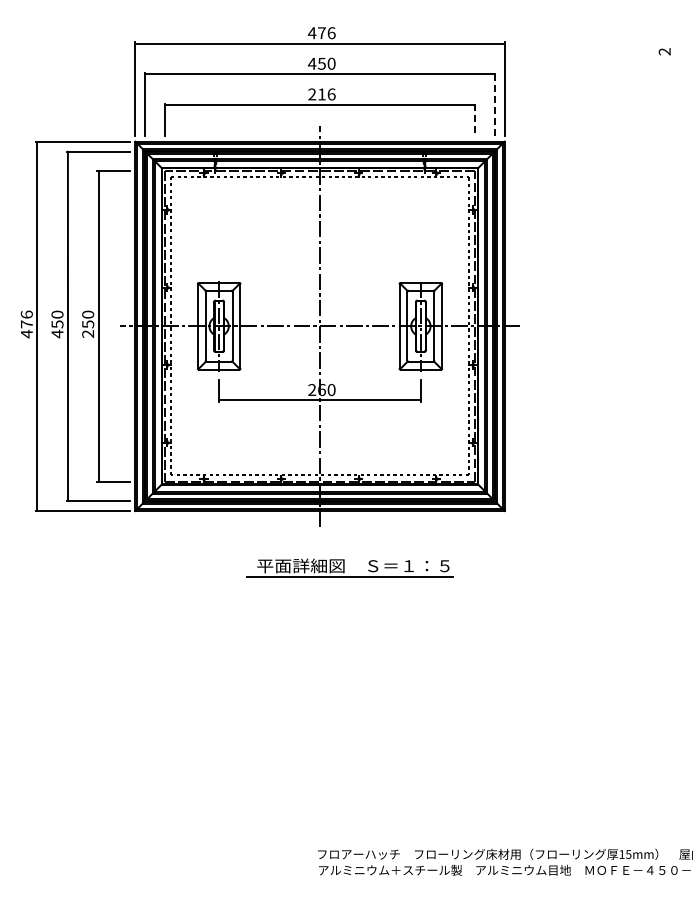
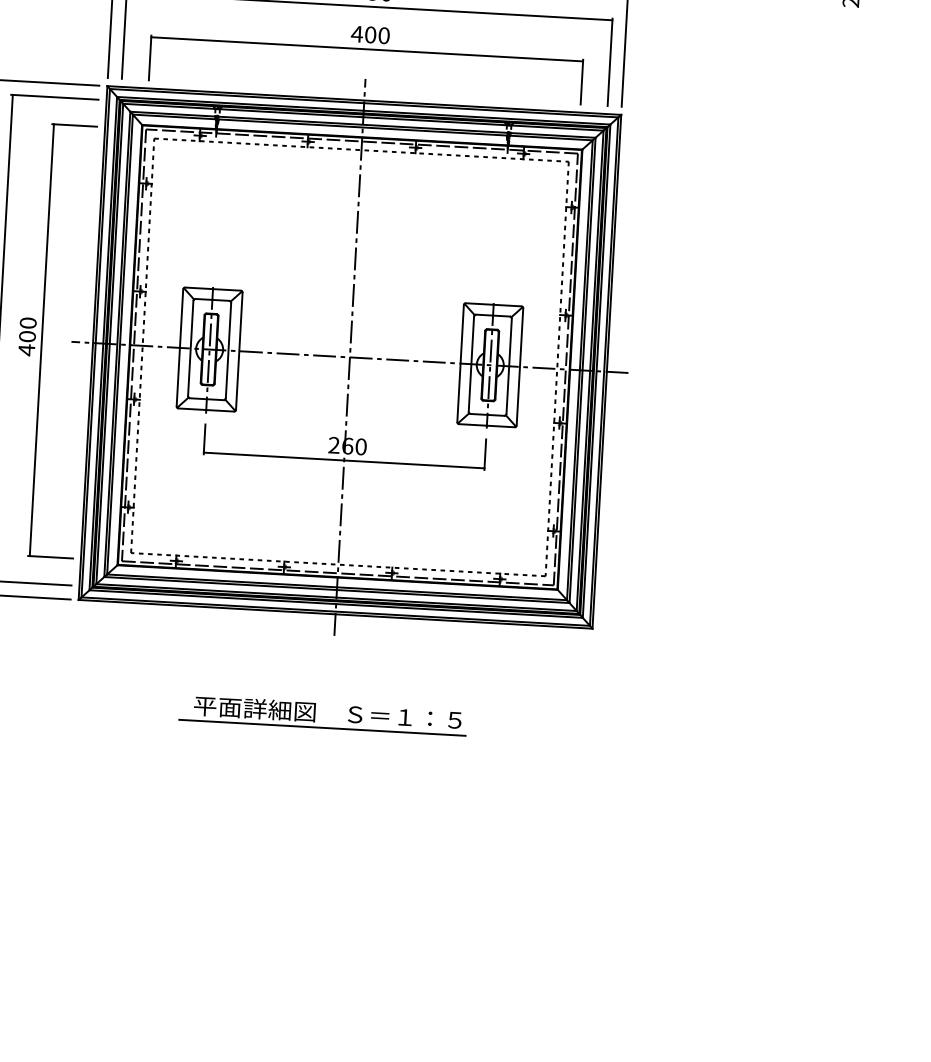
text: (321, 94) -> (370, 34), 216 -> 400
line: (494, 103) -> (610, 60), dashed -> solid
line: (475, 120) -> (582, 83), dashed -> solid
text: (88, 329) -> (27, 343), 250 -> 400
part: (349, 567) -> (322, 714), moved

